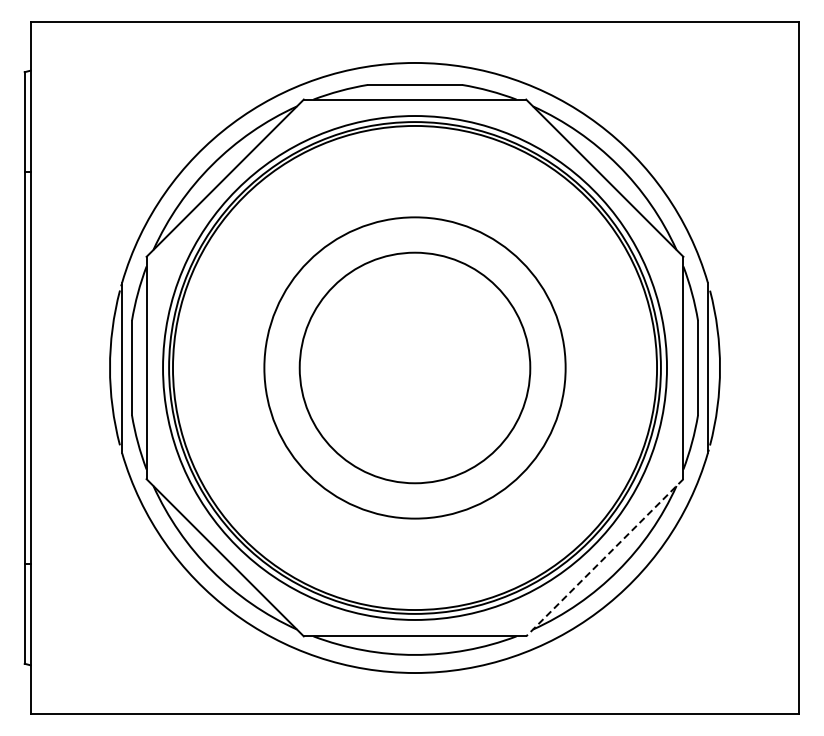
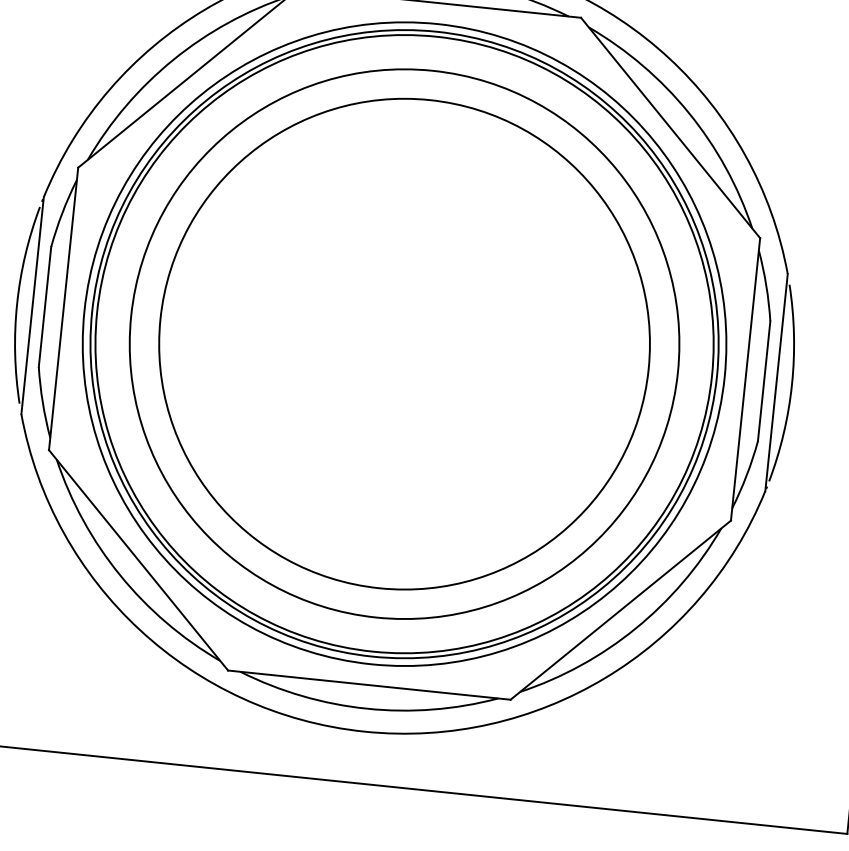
circle: (414, 367) -> (403, 343), size x1.43
circle: (414, 367) -> (403, 343), size x1.67
line: (604, 558) -> (620, 611), dashed -> solid

